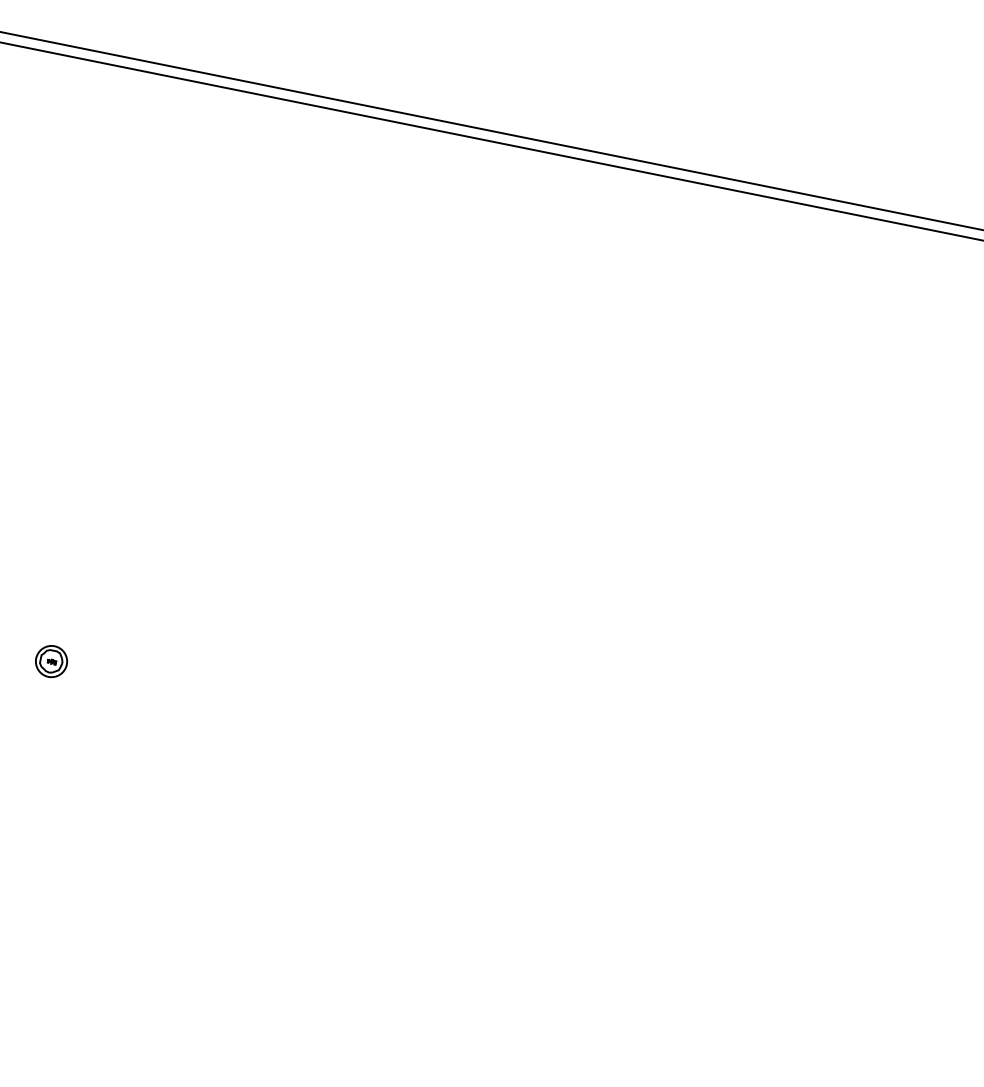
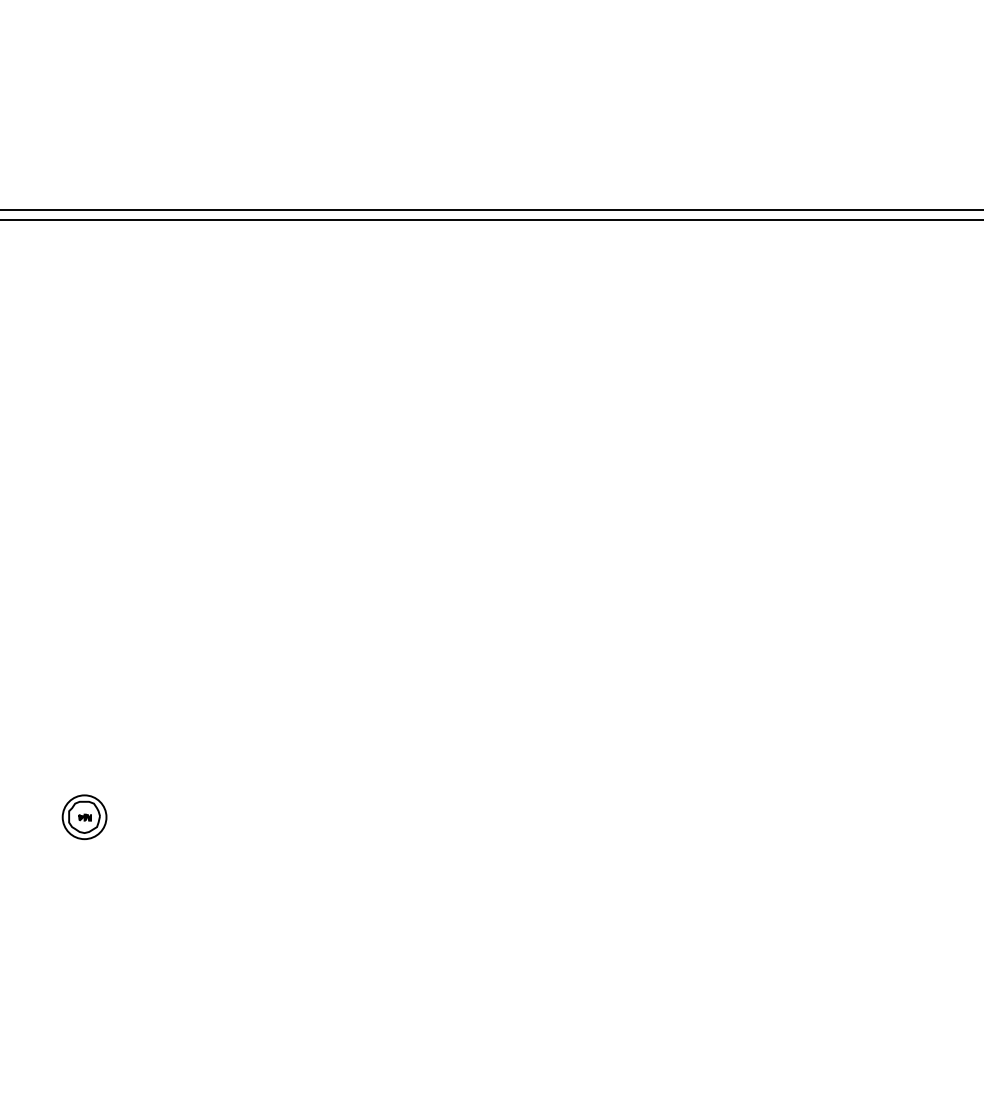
part: (50, 660) -> (83, 816), size x1.4

